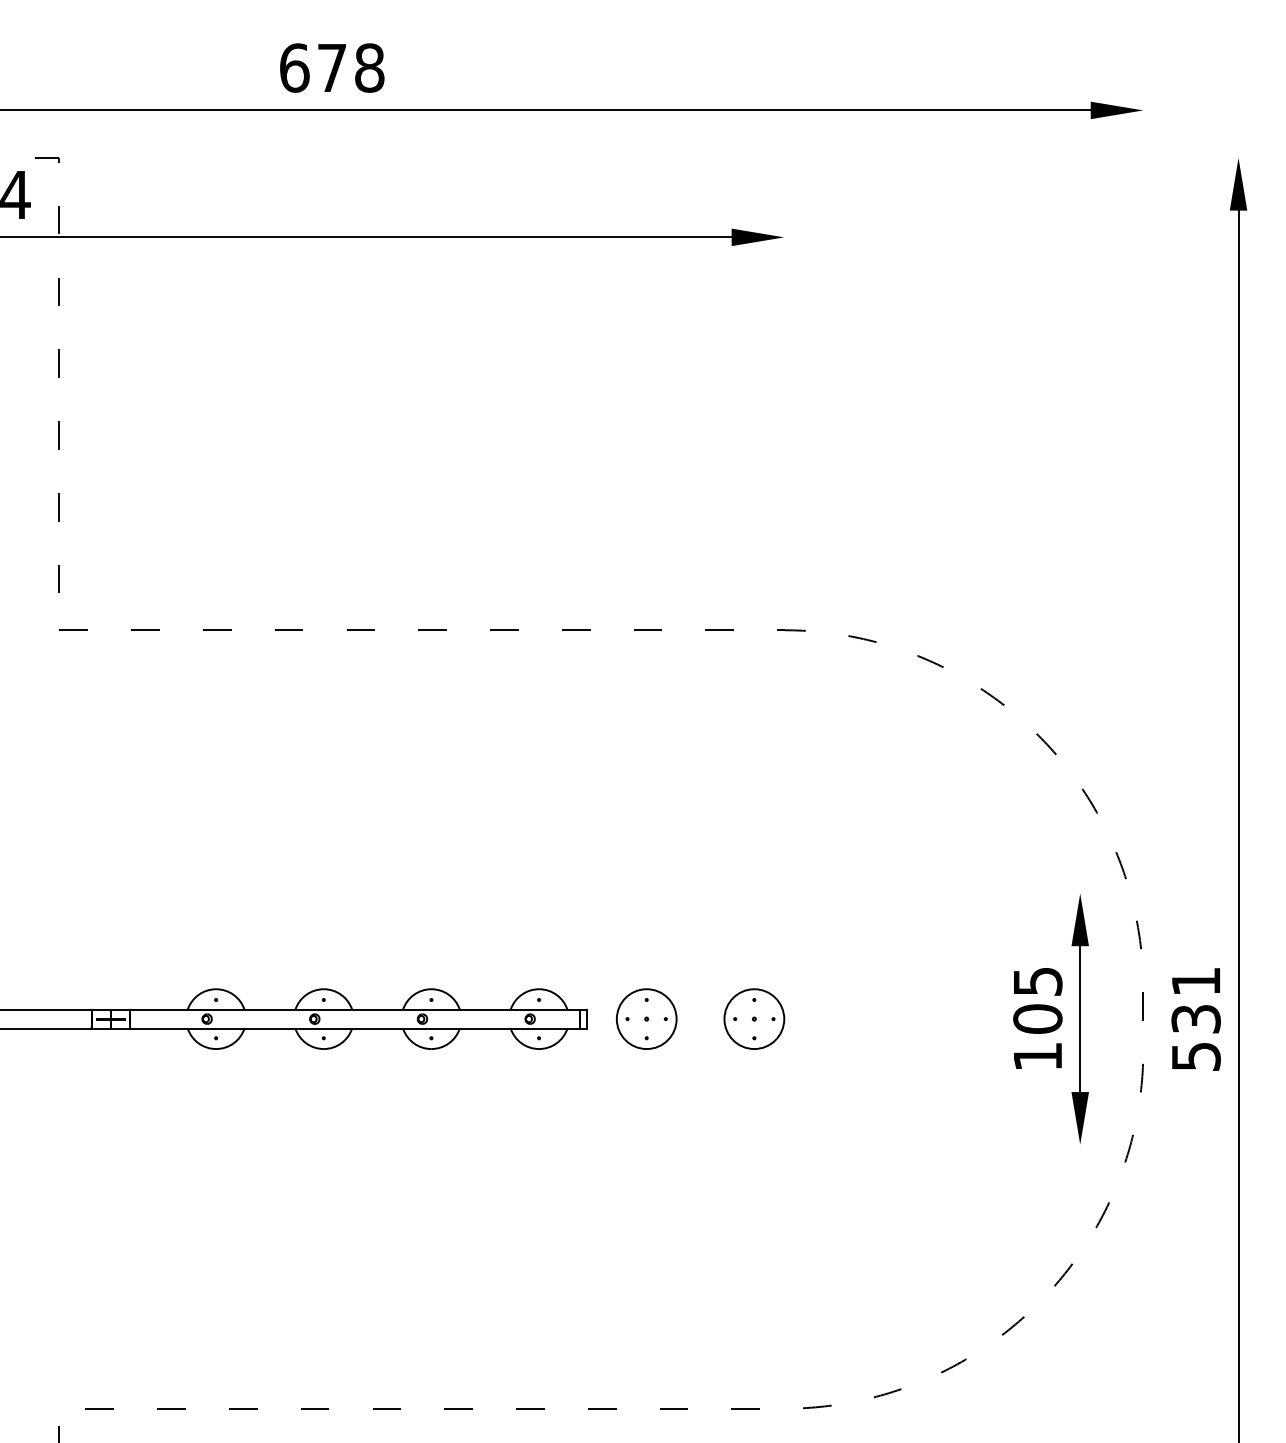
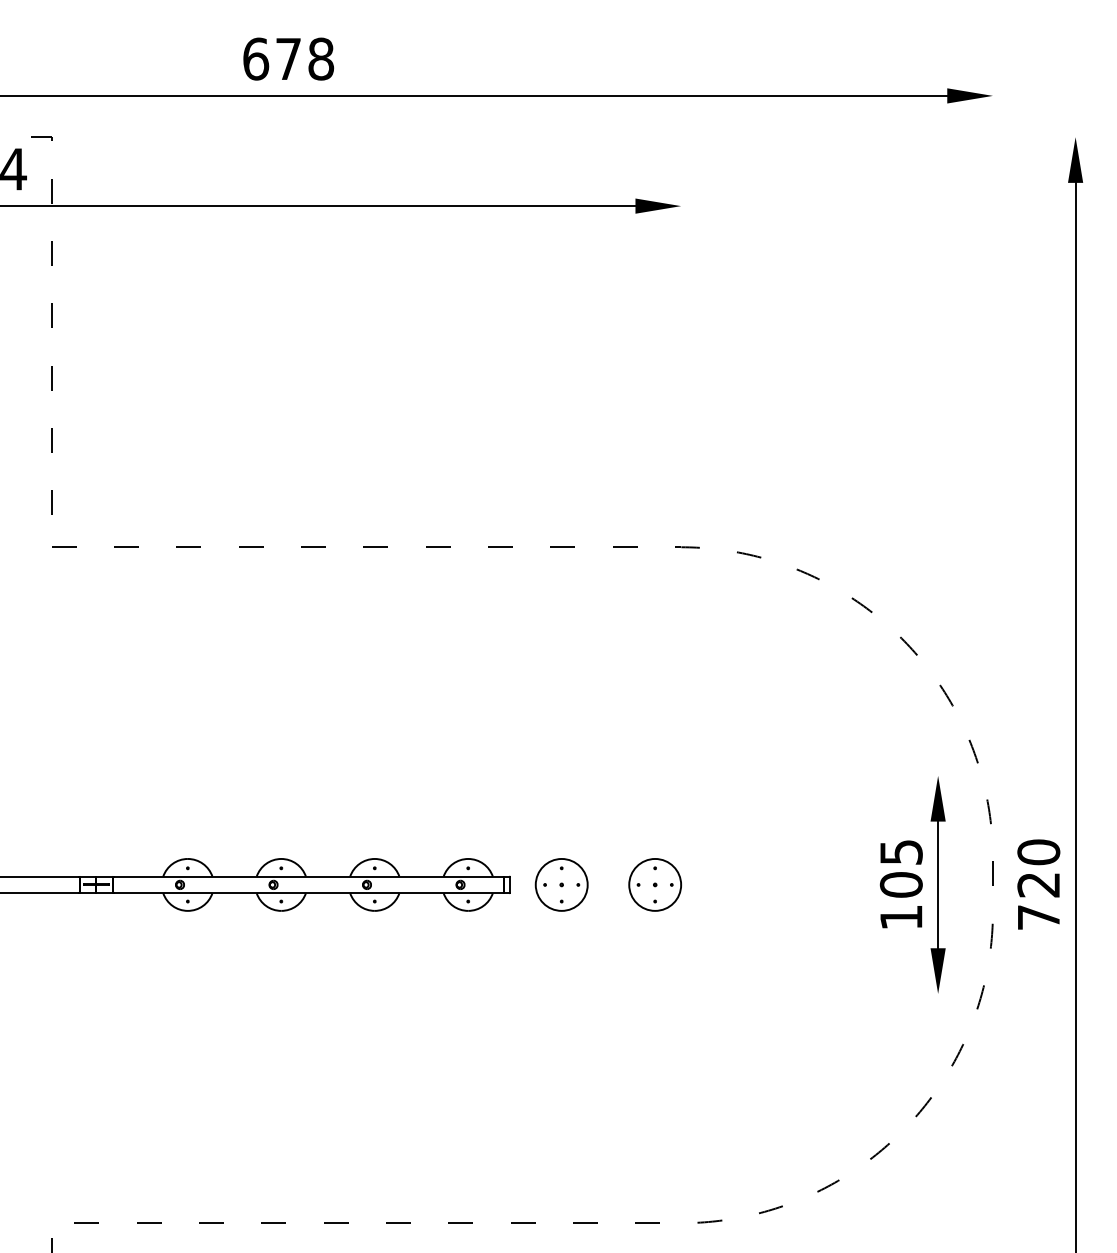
text: (1195, 1018) -> (1038, 884), 531 -> 720

